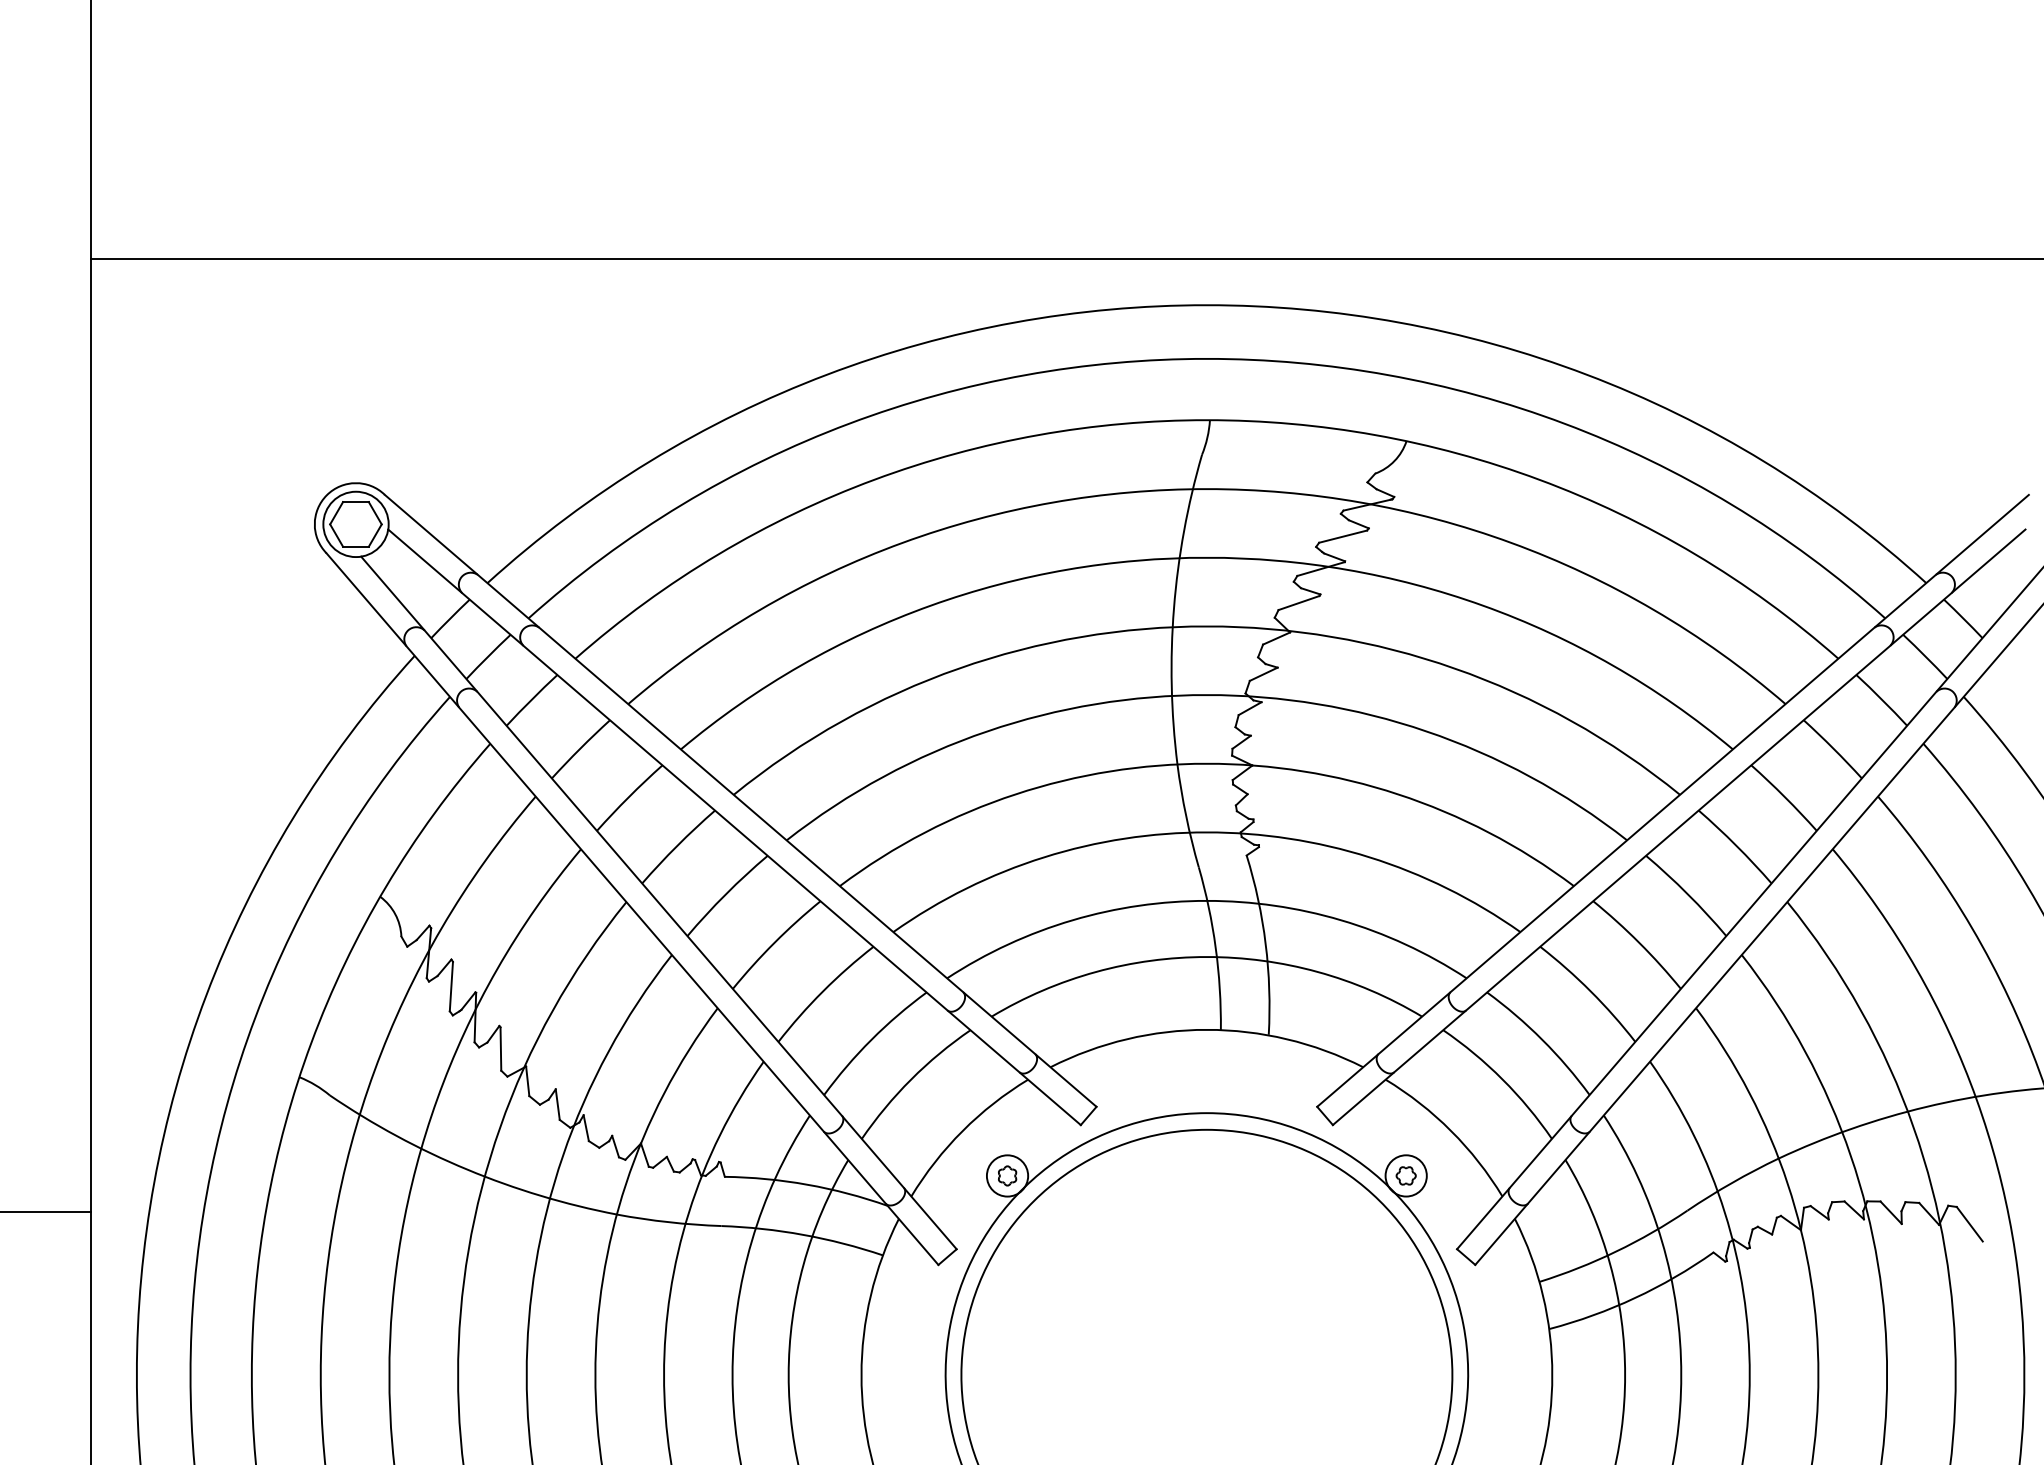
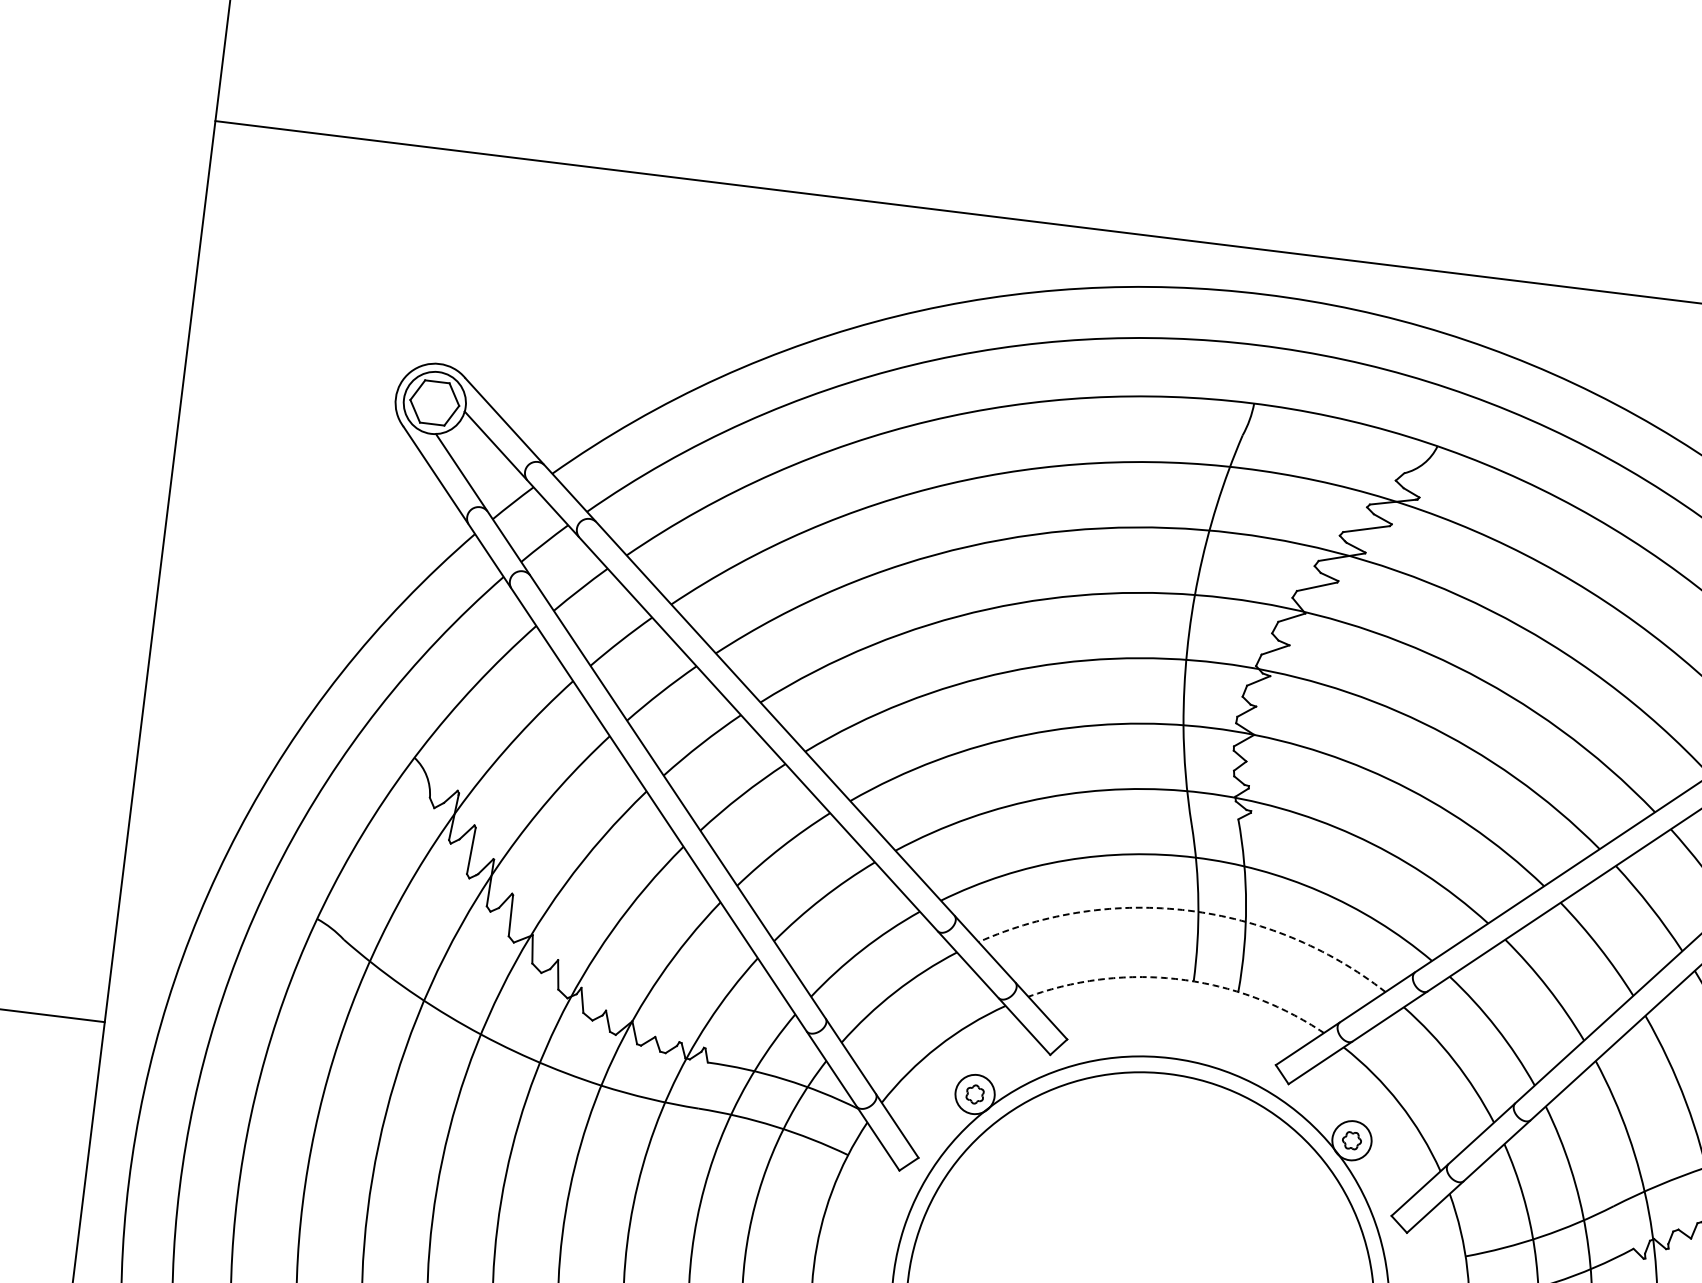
arc: (1206, 957) -> (1188, 911), solid -> dashed
arc: (1206, 1029) -> (1180, 979), solid -> dashed

